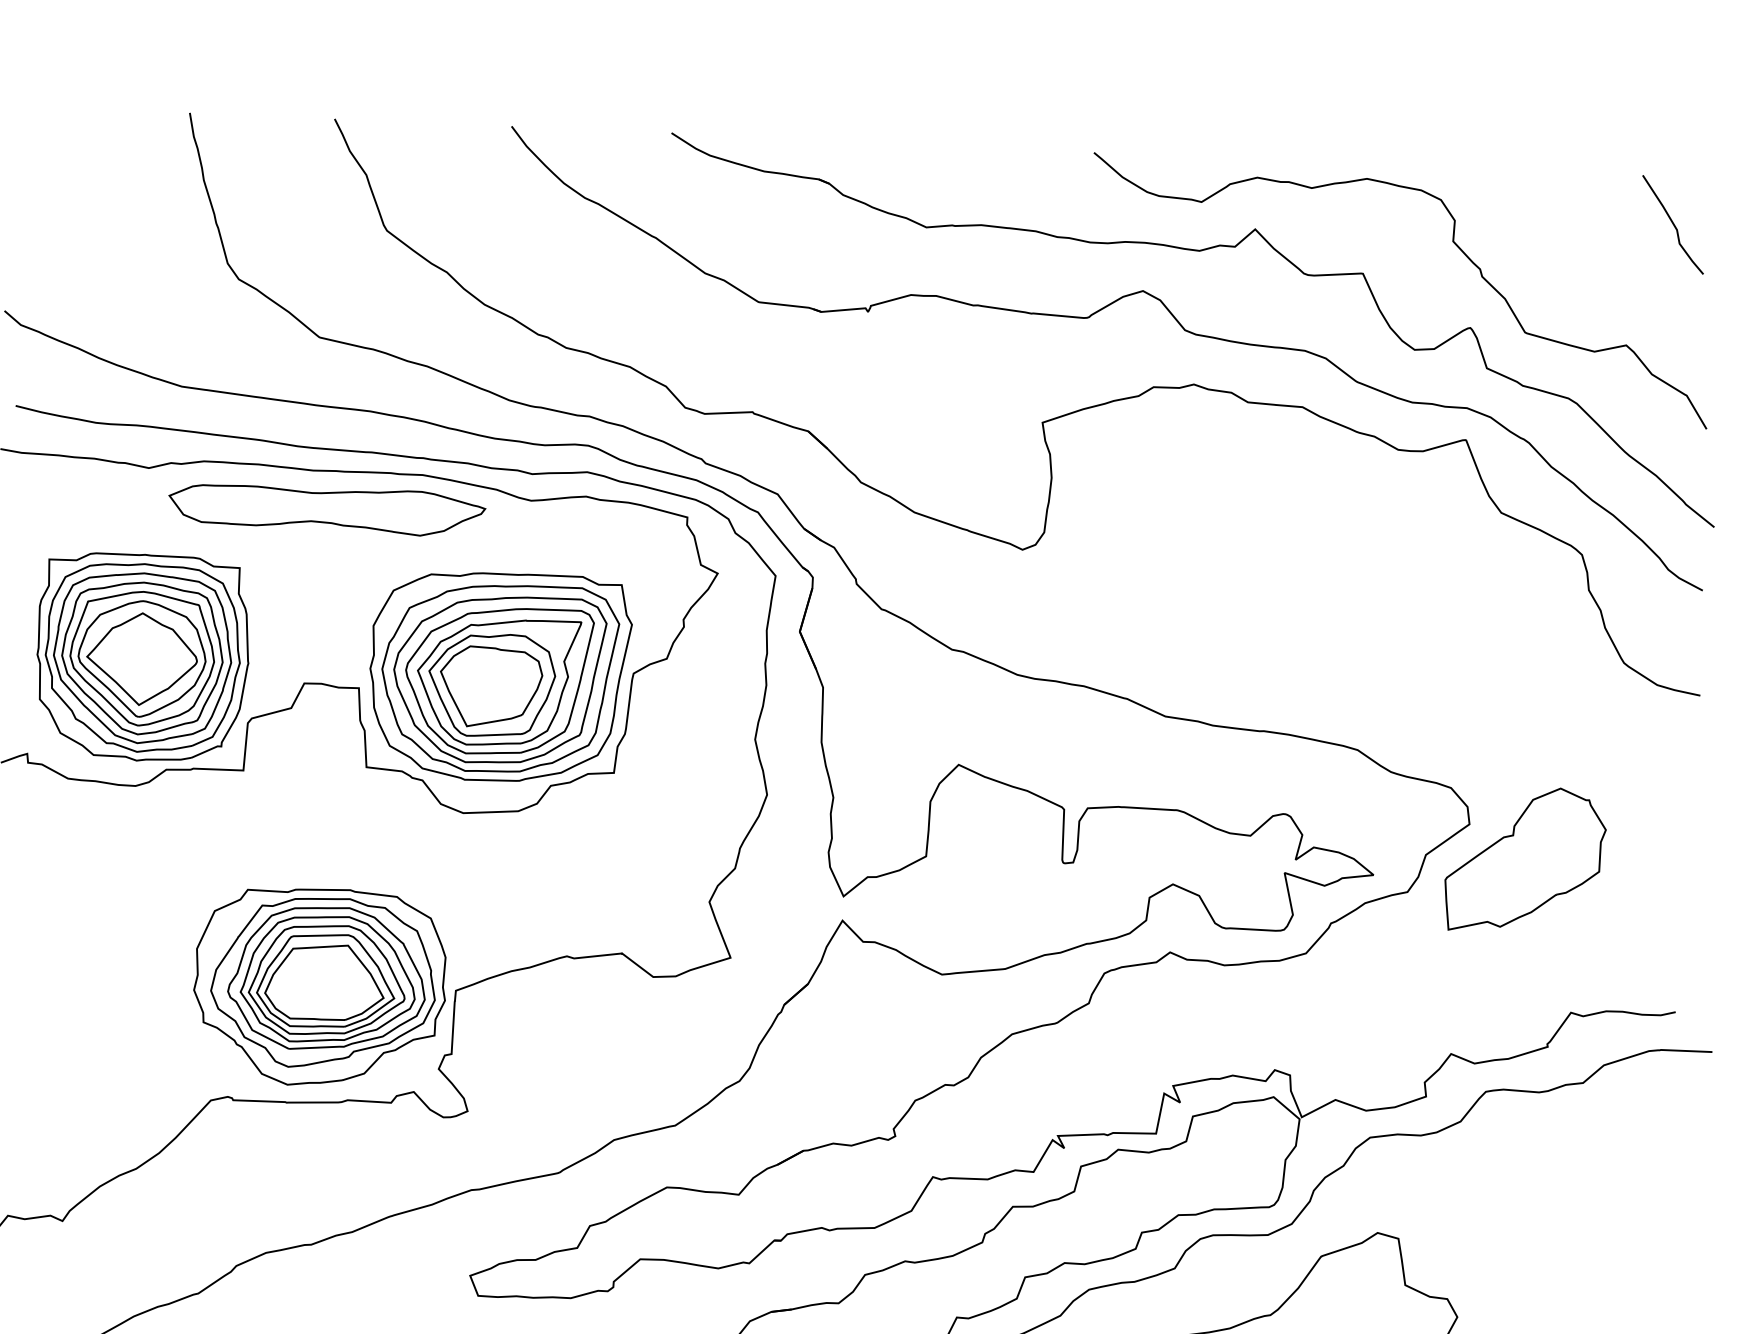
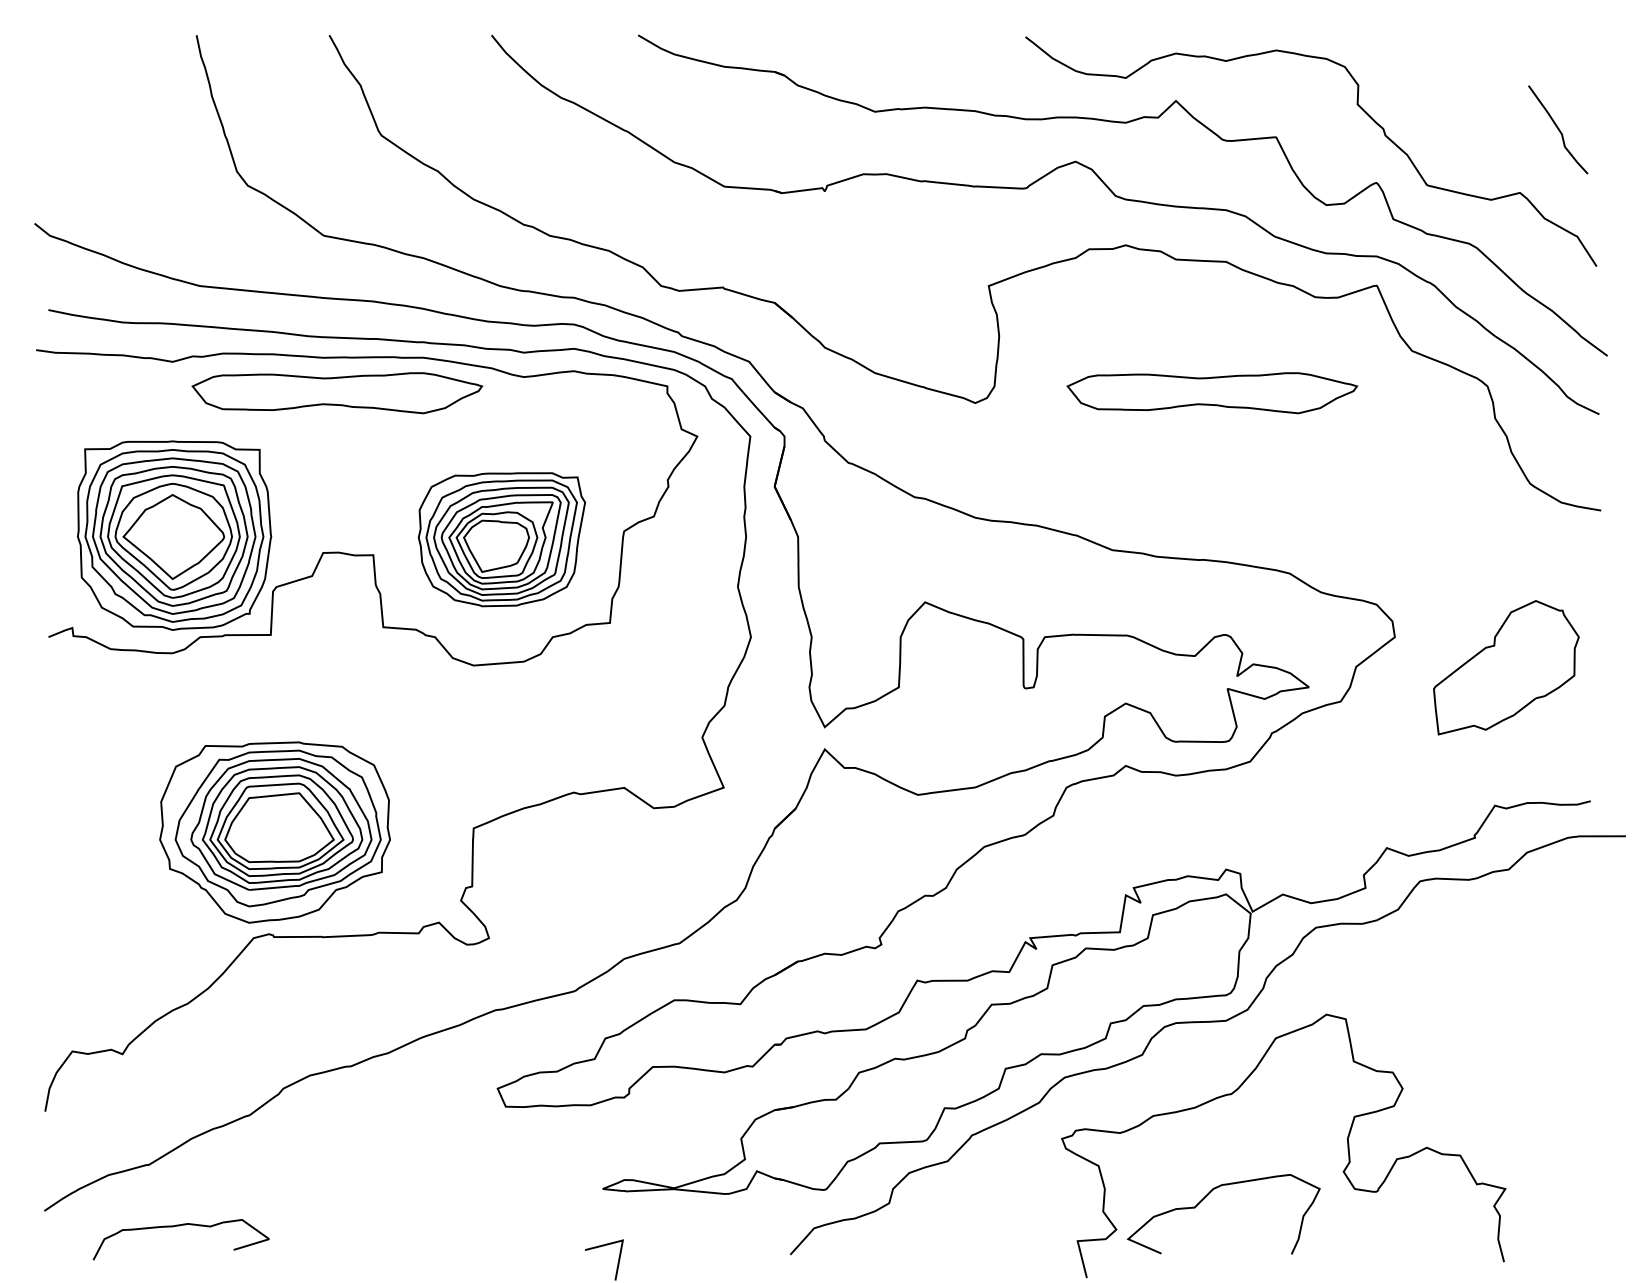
curve: (1673, 224) -> (1558, 129), moved
part: (1281, 550) -> (1212, 393), added
part: (499, 676) -> (501, 539), size x0.7
part: (1525, 859) -> (1506, 667), moved
part: (319, 987) -> (274, 832), moved

